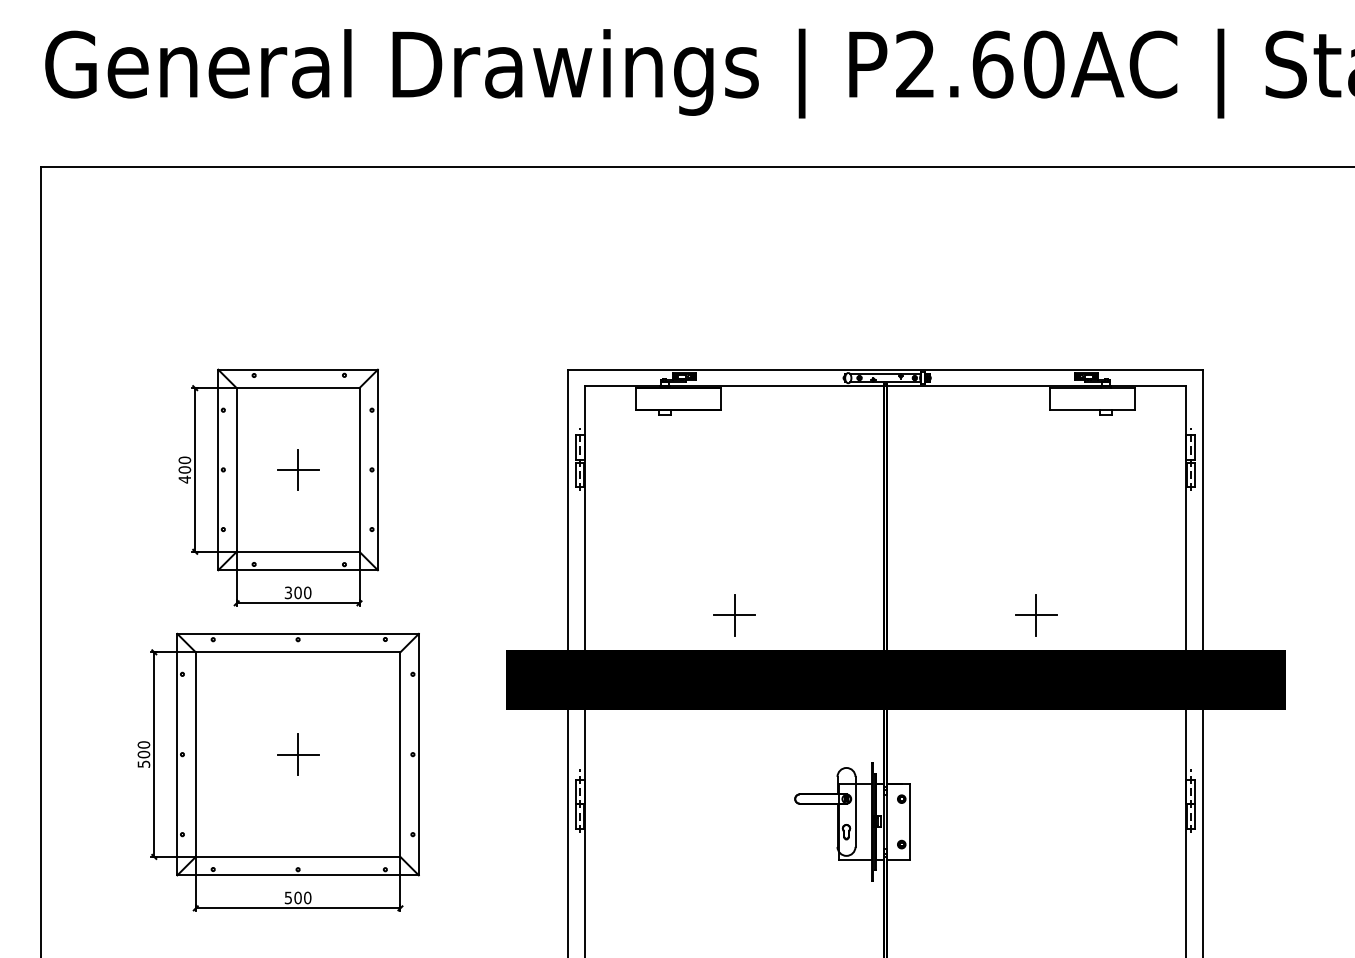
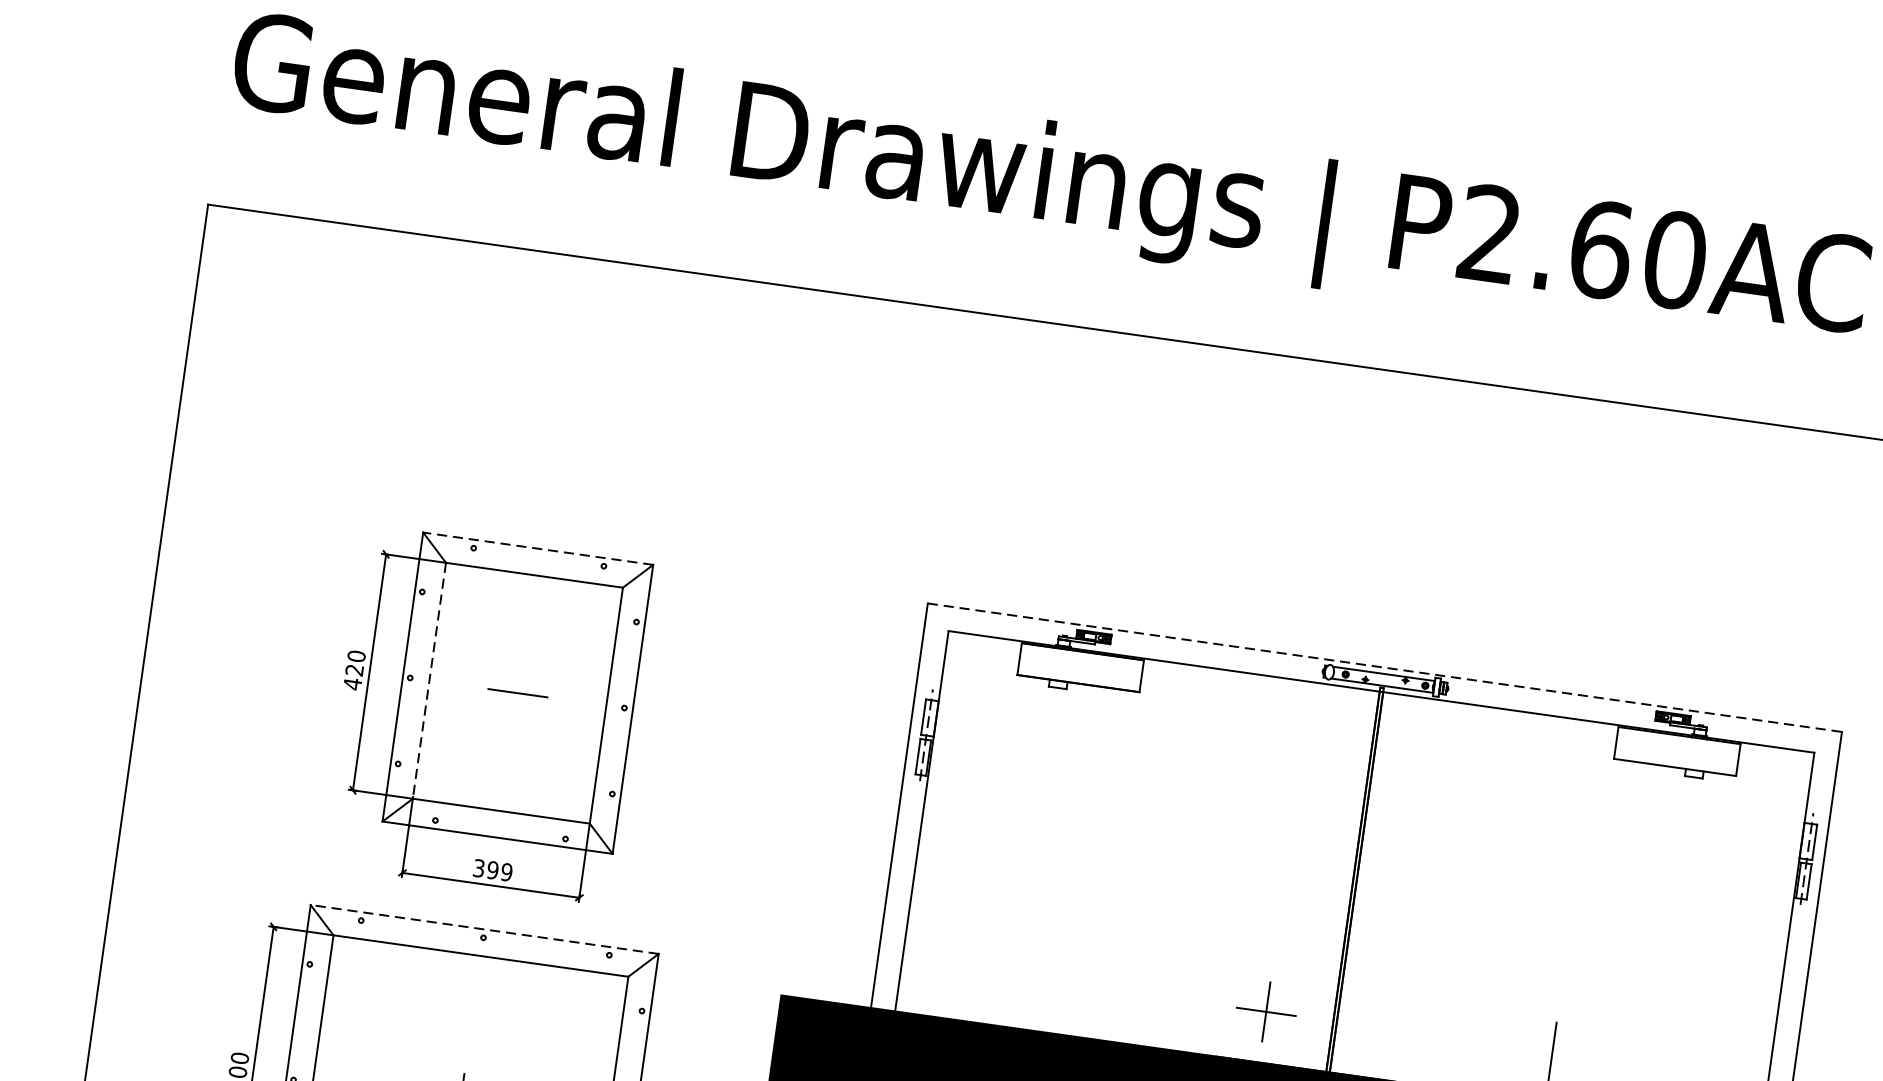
line: (298, 369) -> (538, 548), solid -> dashed
line: (886, 369) -> (1386, 667), solid -> dashed
text: (184, 469) -> (354, 669), 400 -> 420
line: (236, 469) -> (429, 680), solid -> dashed
line: (298, 469) -> (518, 692), removed
text: (302, 592) -> (499, 870), 300 -> 399
part: (734, 615) -> (1265, 1012), moved
line: (1035, 615) -> (1551, 1052), removed
line: (298, 633) -> (485, 928), solid -> dashed

